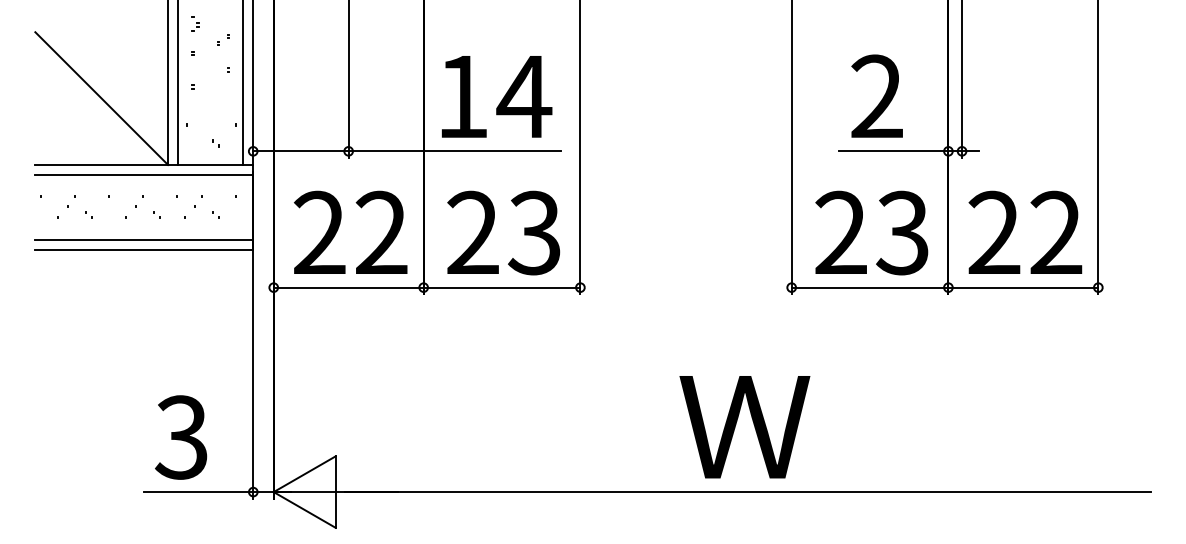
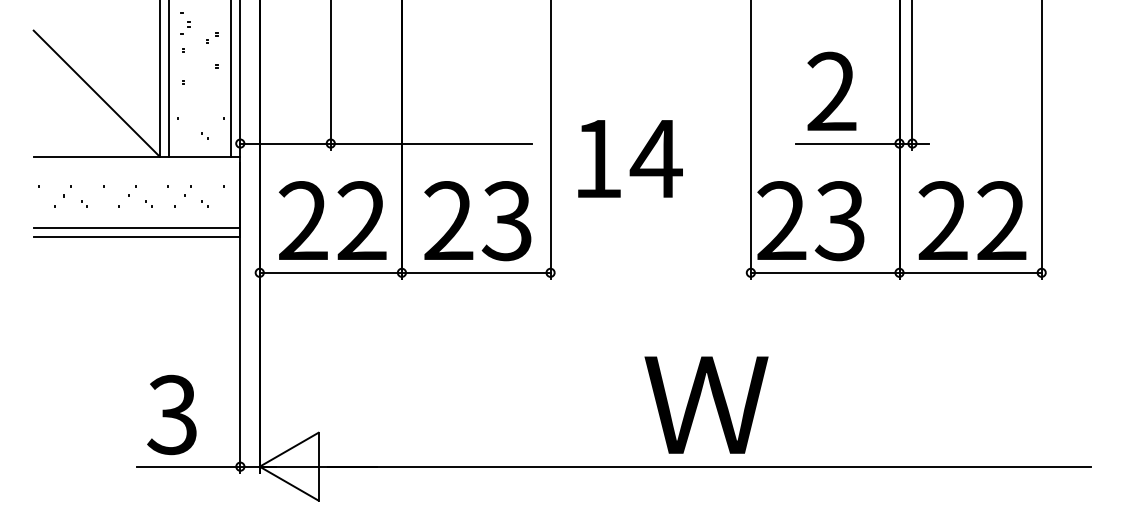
part: (195, 23) -> (185, 22), size x1.6
text: (497, 96) -> (630, 158), moved
line: (143, 175) -> (136, 166), removed
text: (871, 233) -> (810, 221), moved

